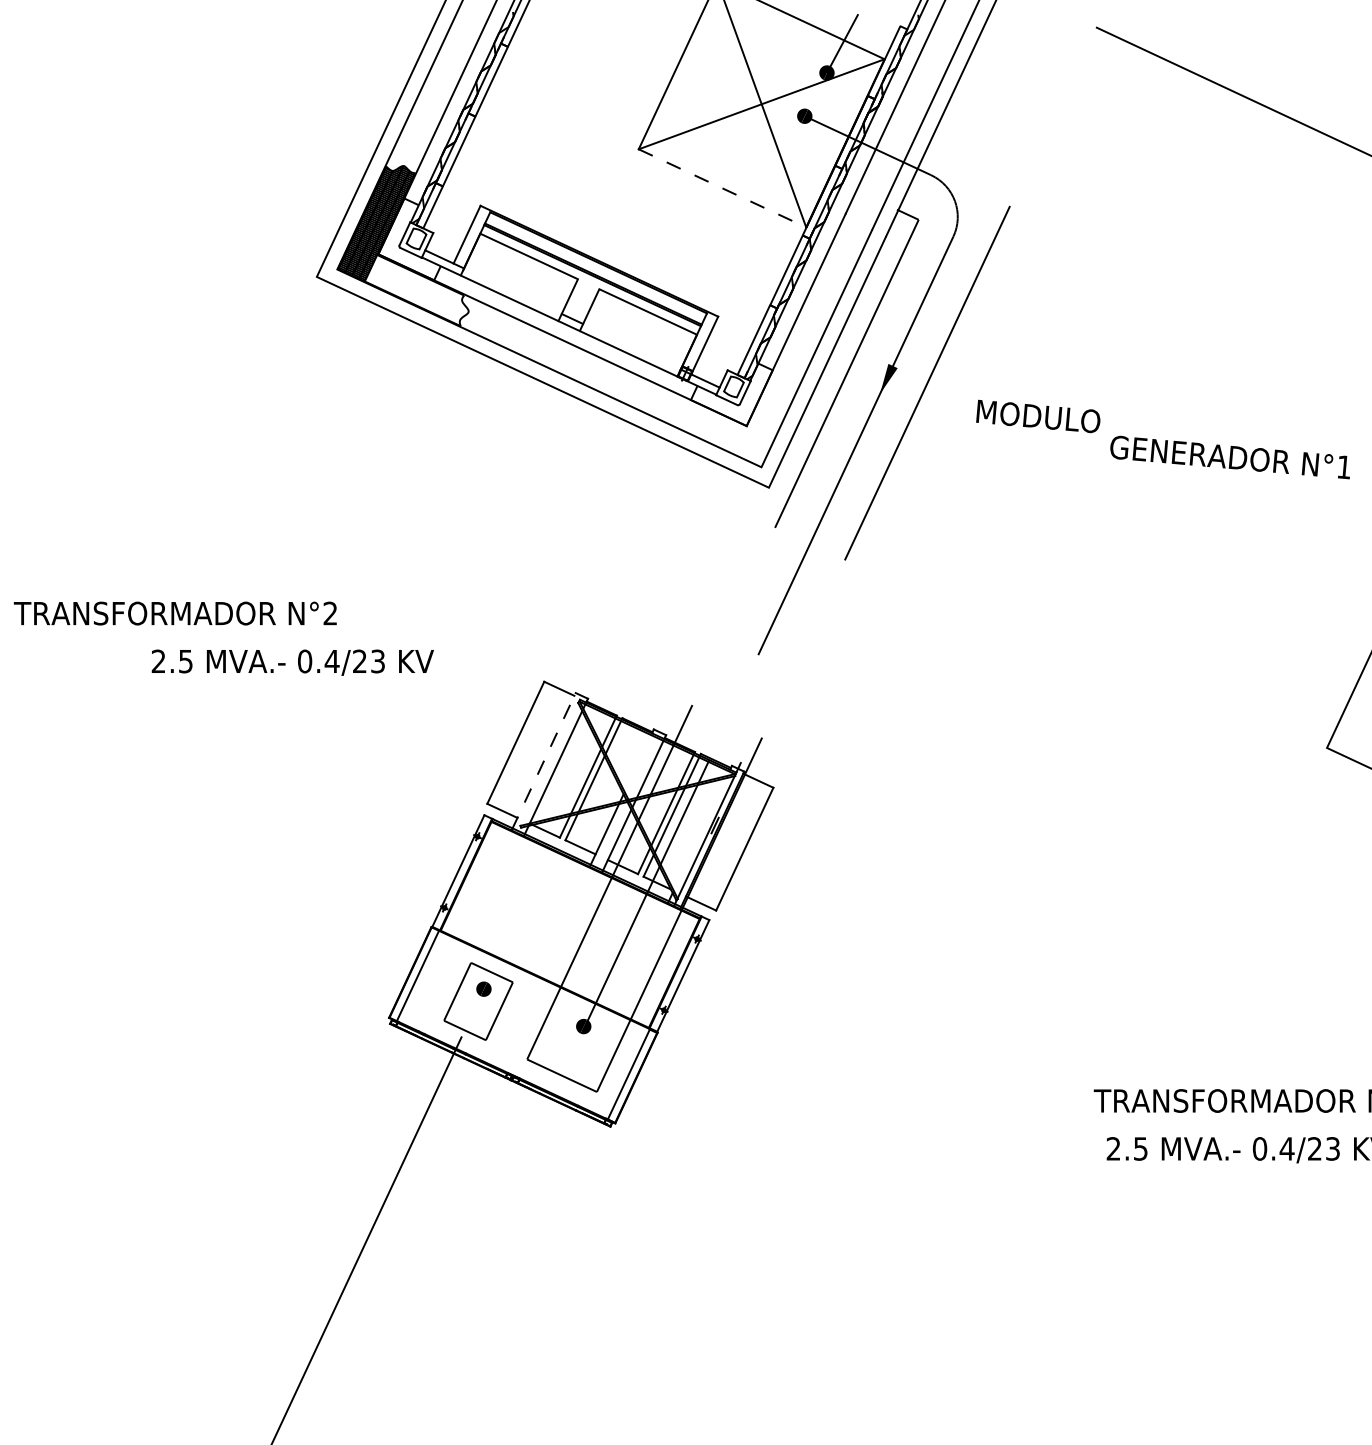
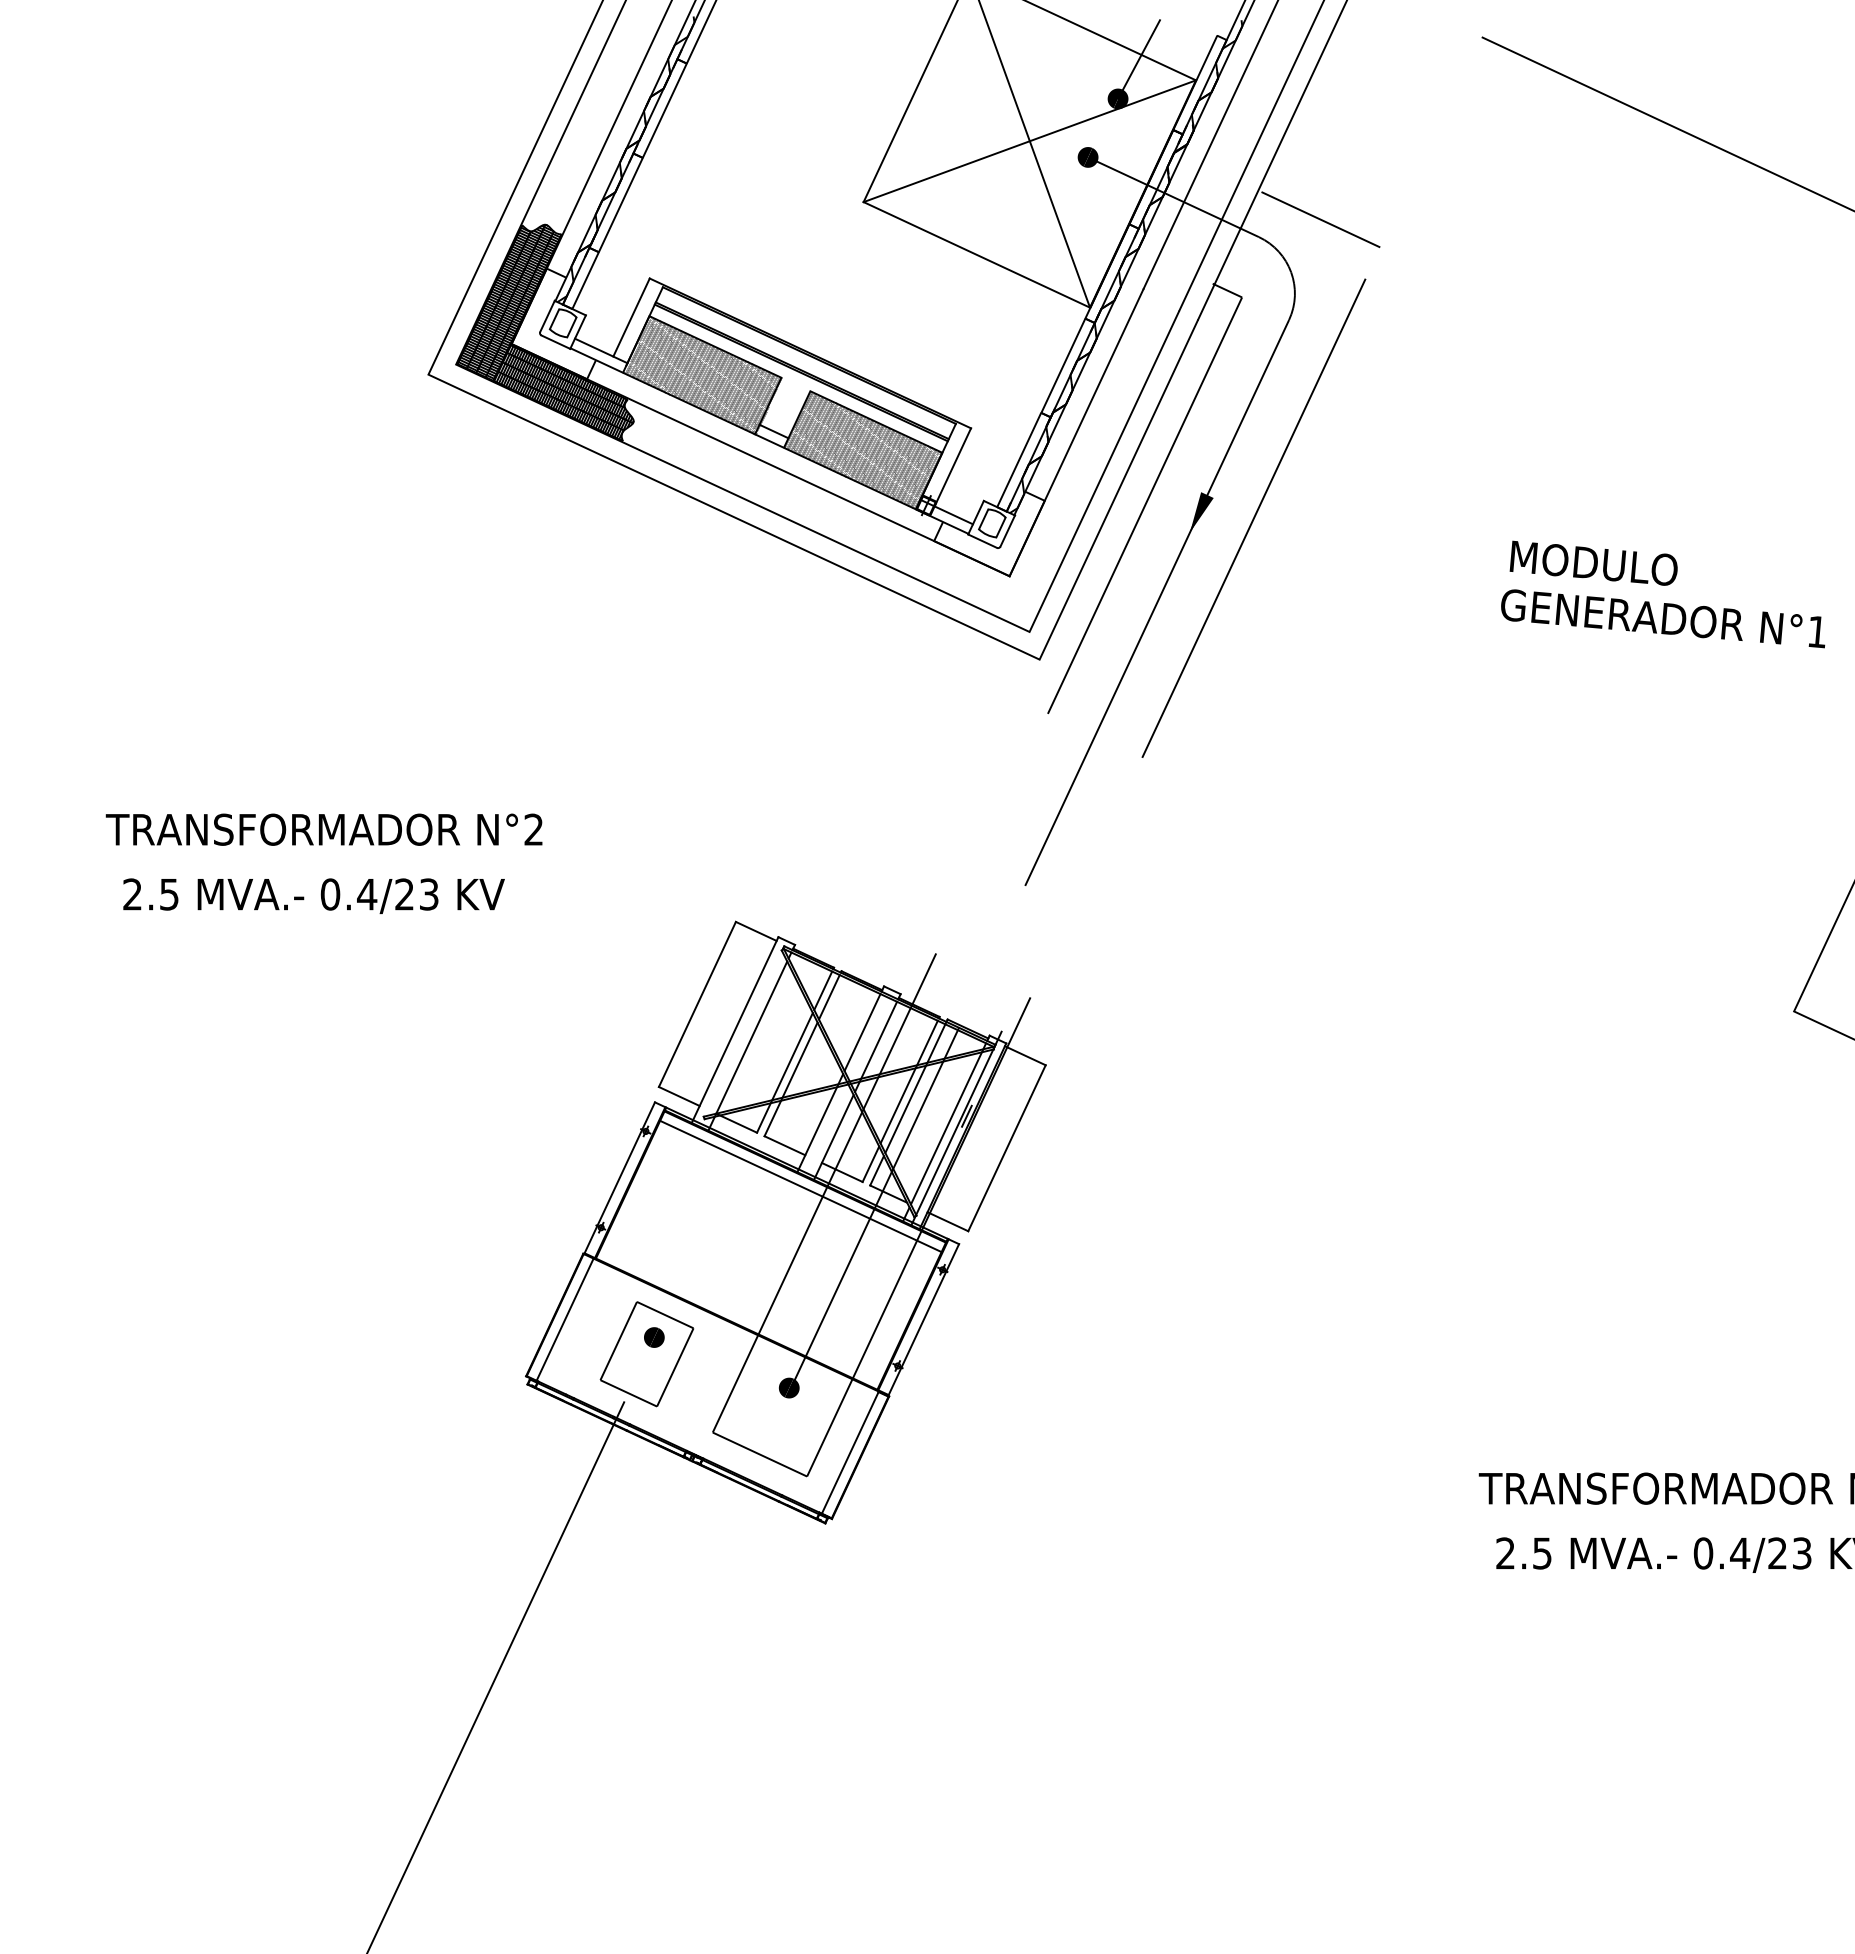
line: (976, 162) -> (1320, 219), added
line: (722, 188) -> (976, 254), dashed -> solid
hatch: (520, 276) -> (703, 374), added
hatch: (416, 290) -> (563, 392), added
hatch: (637, 331) -> (862, 448), added
text: (1038, 415) -> (1593, 562), moved
text: (174, 613) -> (323, 829), moved
text: (292, 662) -> (313, 895), moved
line: (543, 762) -> (735, 1030), dashed -> solid
line: (637, 763) -> (862, 1032), added
line: (701, 830) -> (948, 1123), added
line: (592, 877) -> (800, 1186), added

